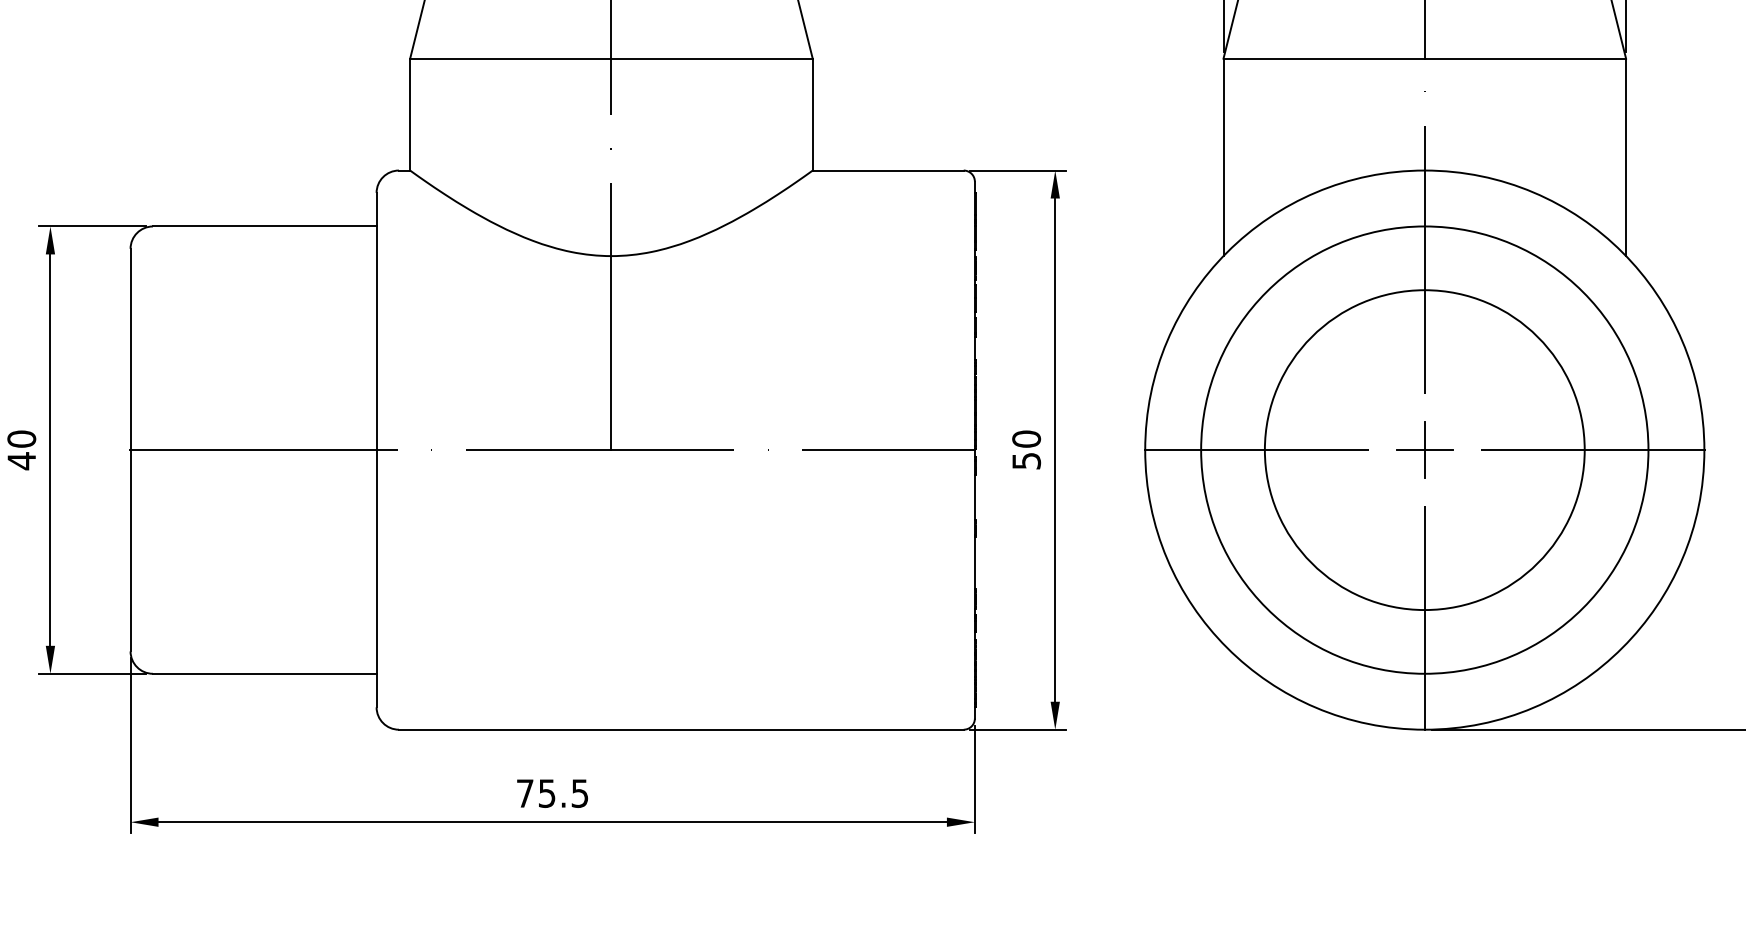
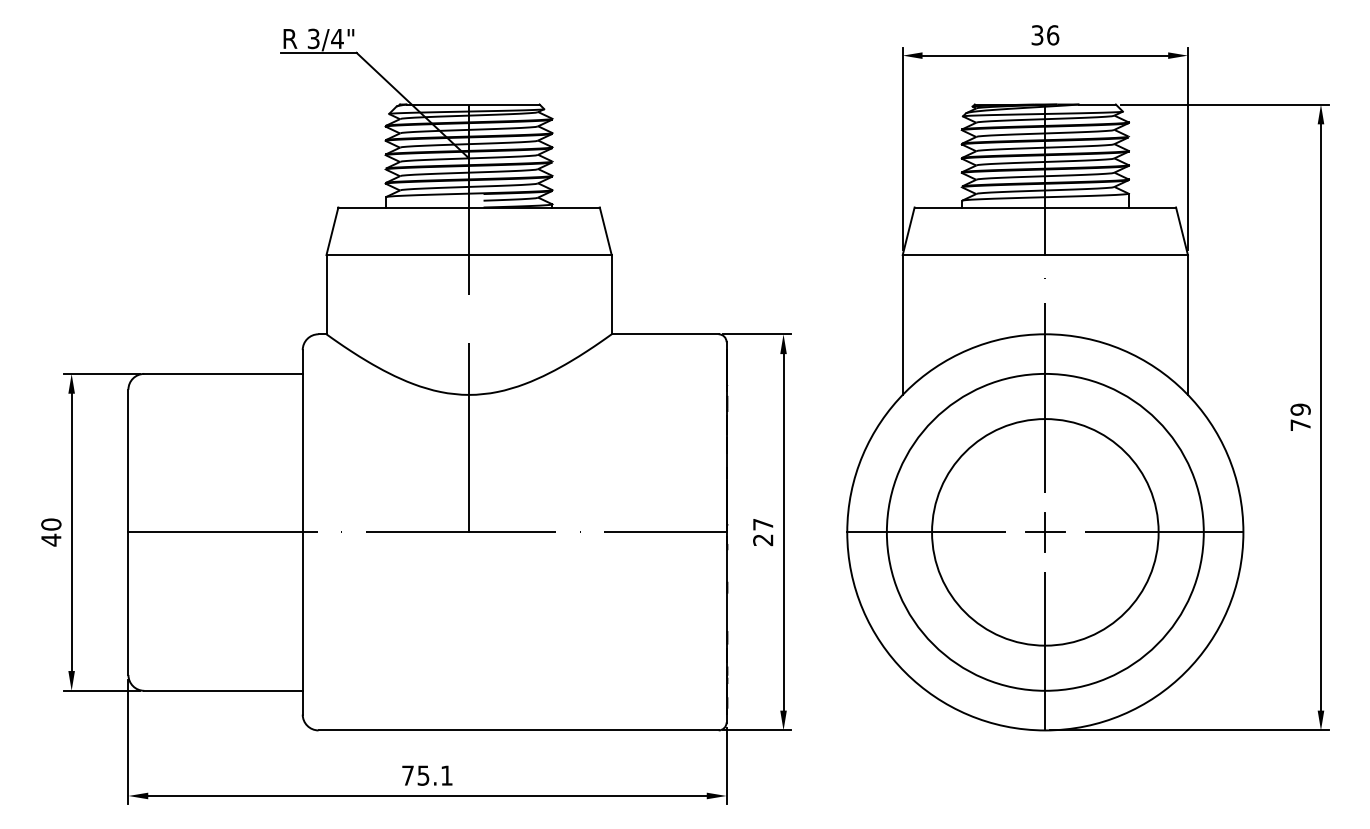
text: (1026, 450) -> (763, 532), 50 -> 27
text: (579, 793) -> (446, 775), 75.5 -> 75.1

